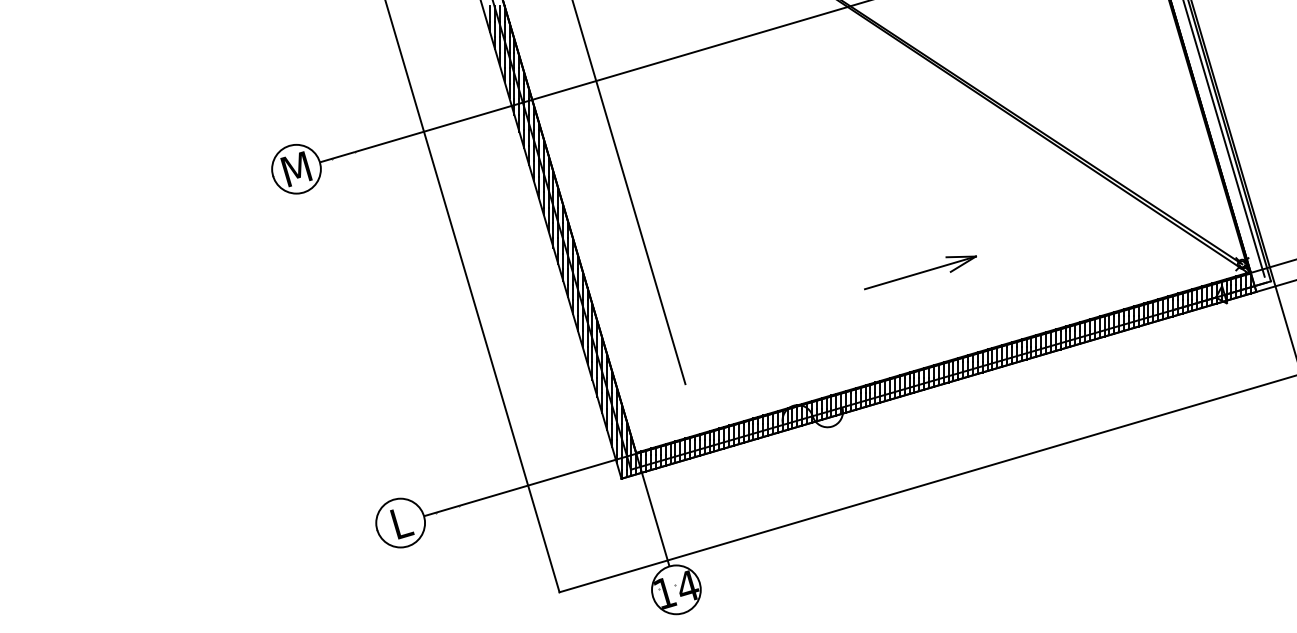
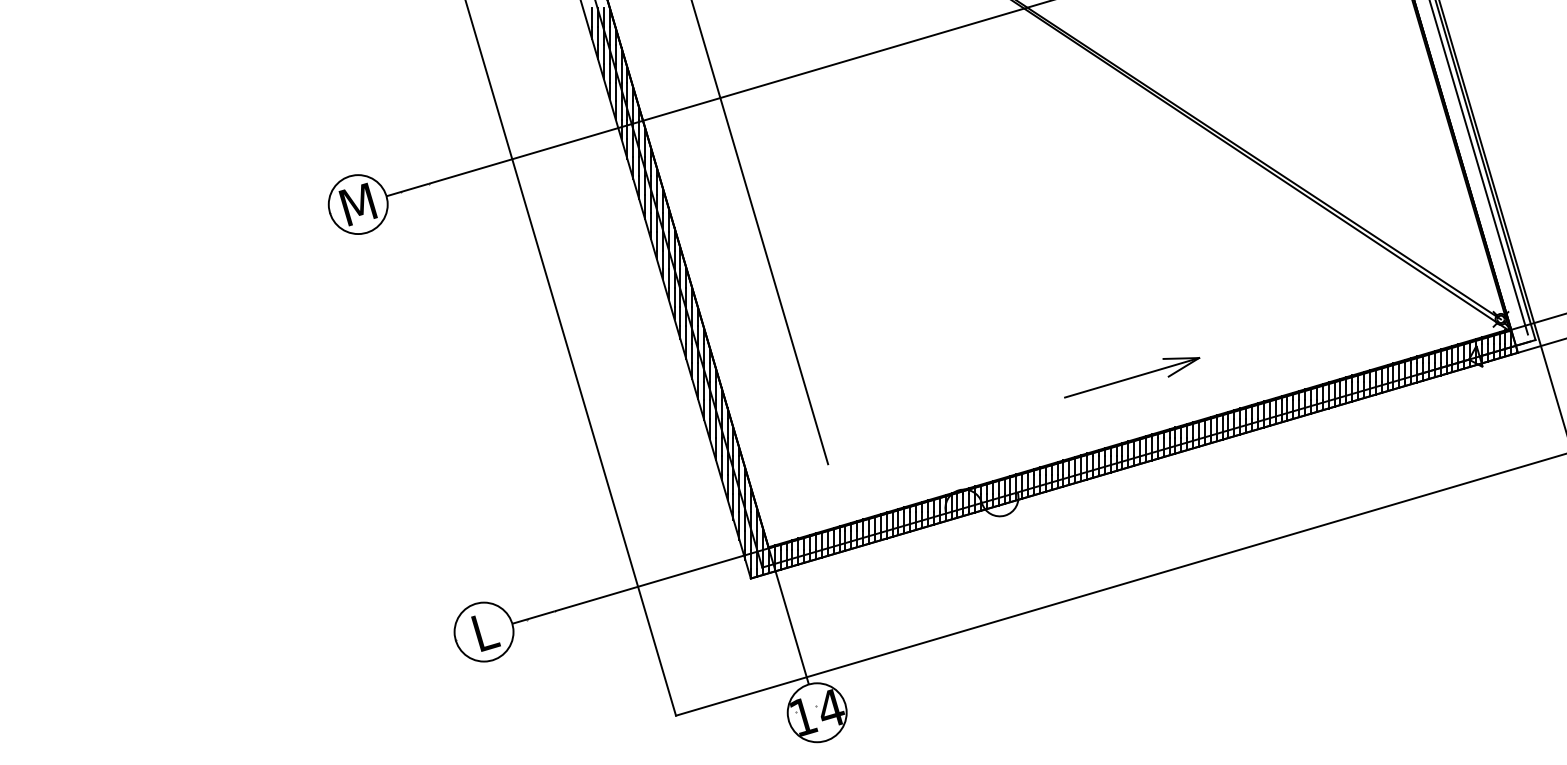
part: (920, 272) -> (1132, 377), moved

